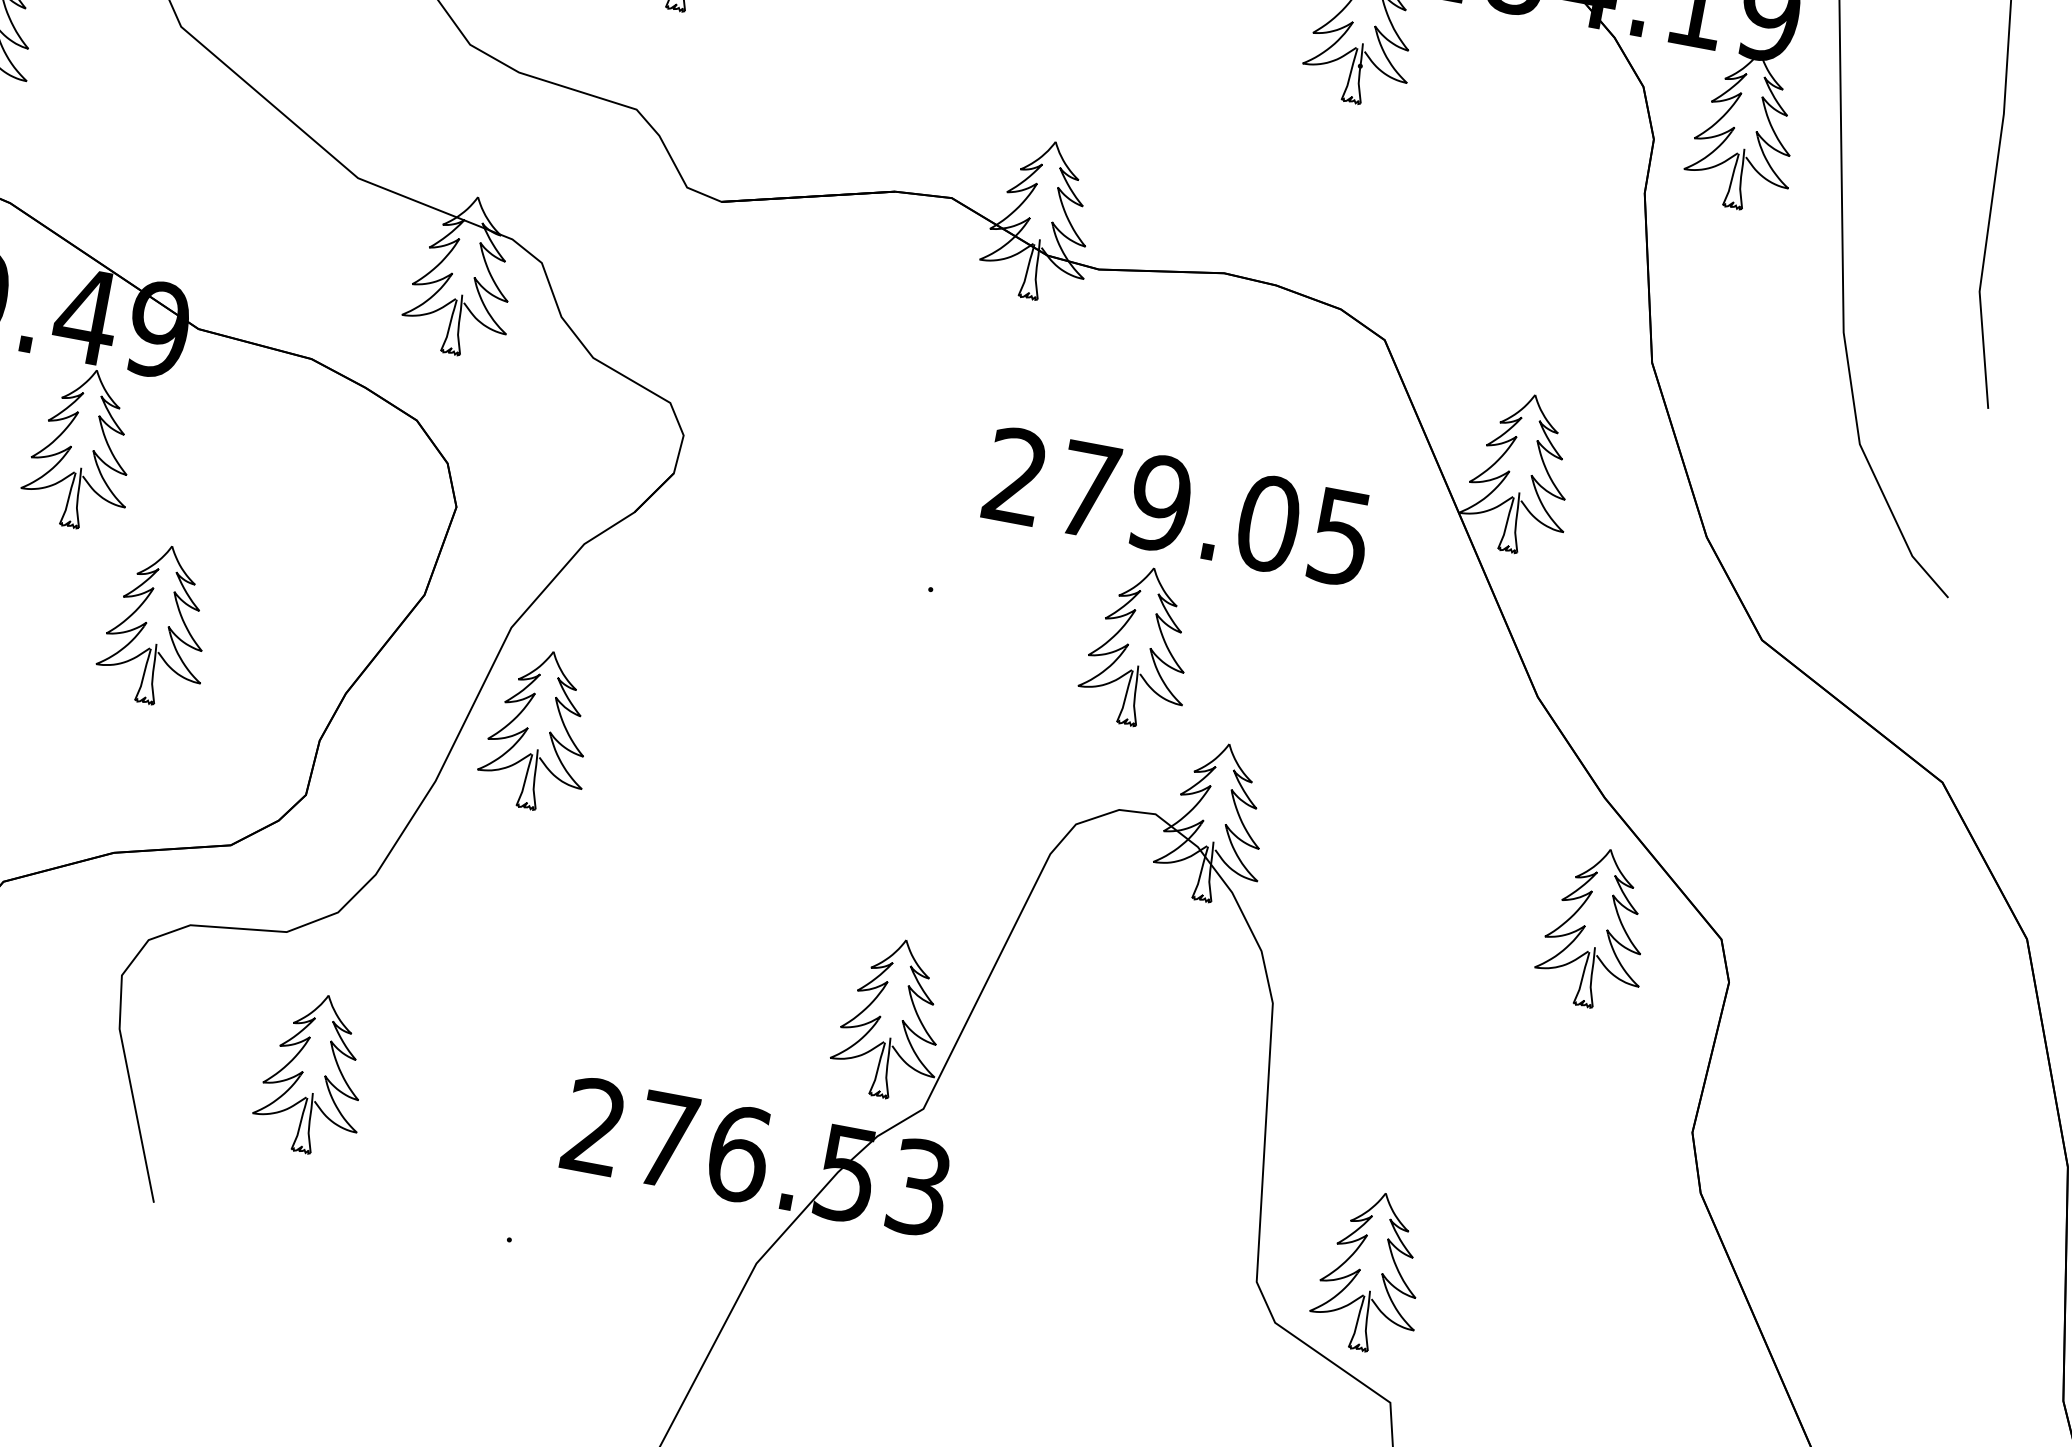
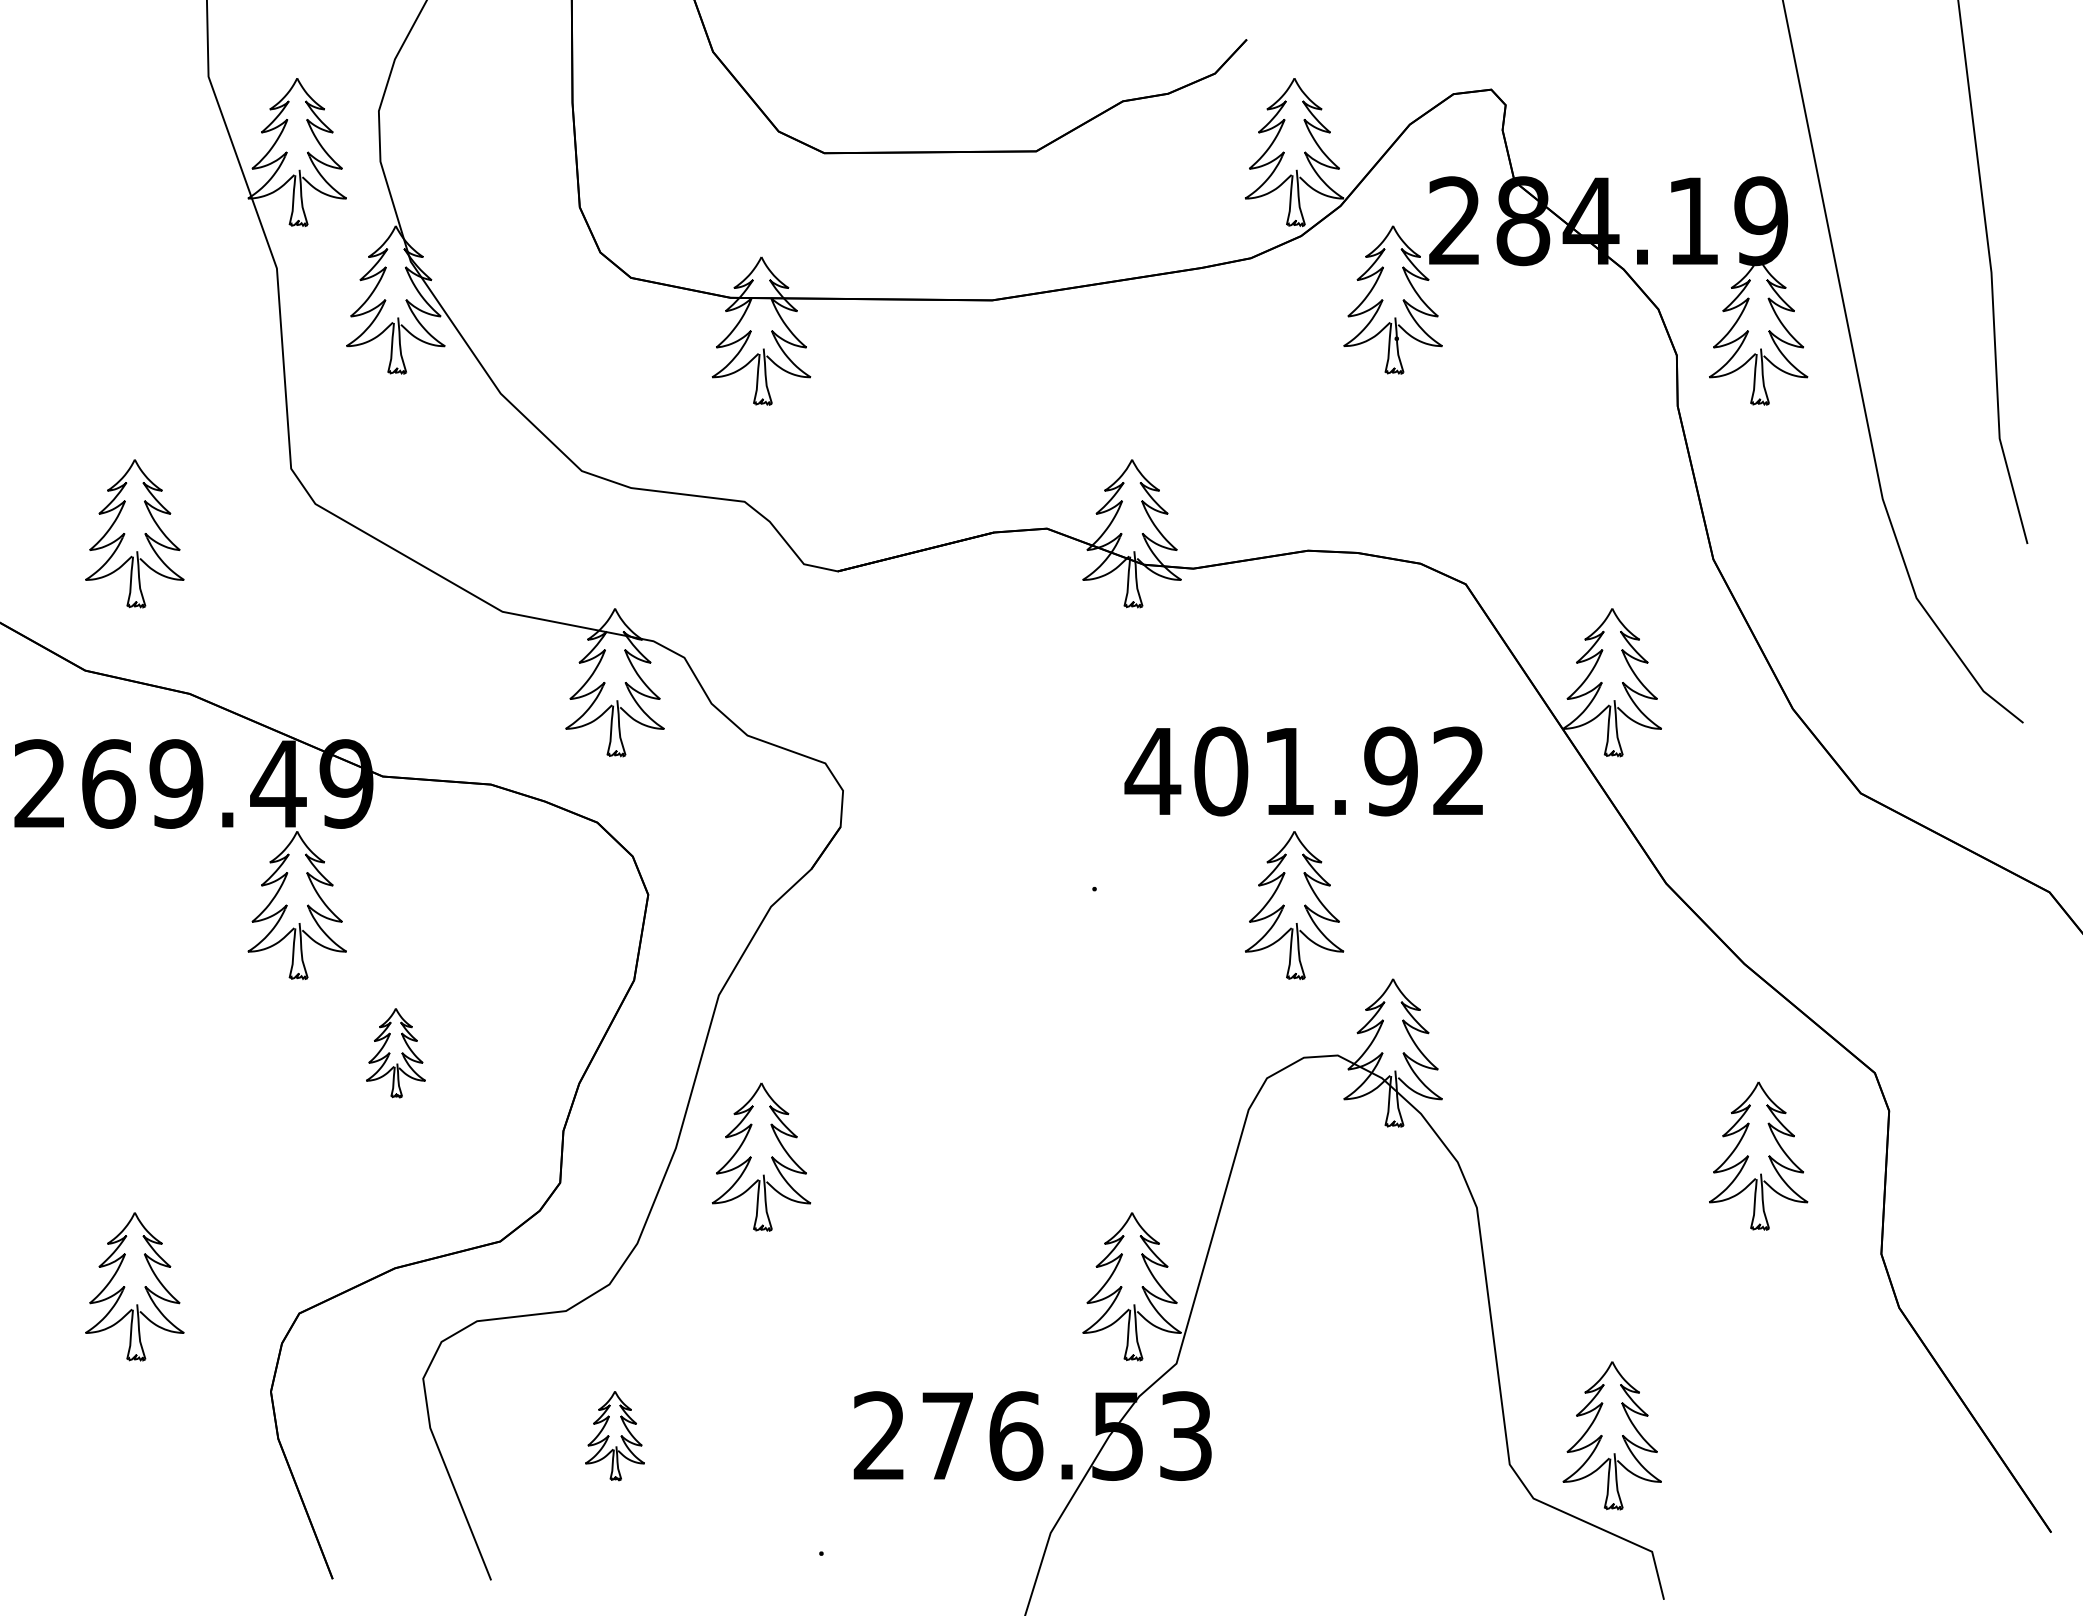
text: (1176, 506) -> (1304, 771), 279.05 -> 401.92
part: (157, 624) -> (395, 1052), size x0.6
part: (539, 729) -> (761, 1156), moved
part: (1596, 927) -> (1758, 1155), moved
part: (313, 1073) -> (614, 1435), size x0.6

